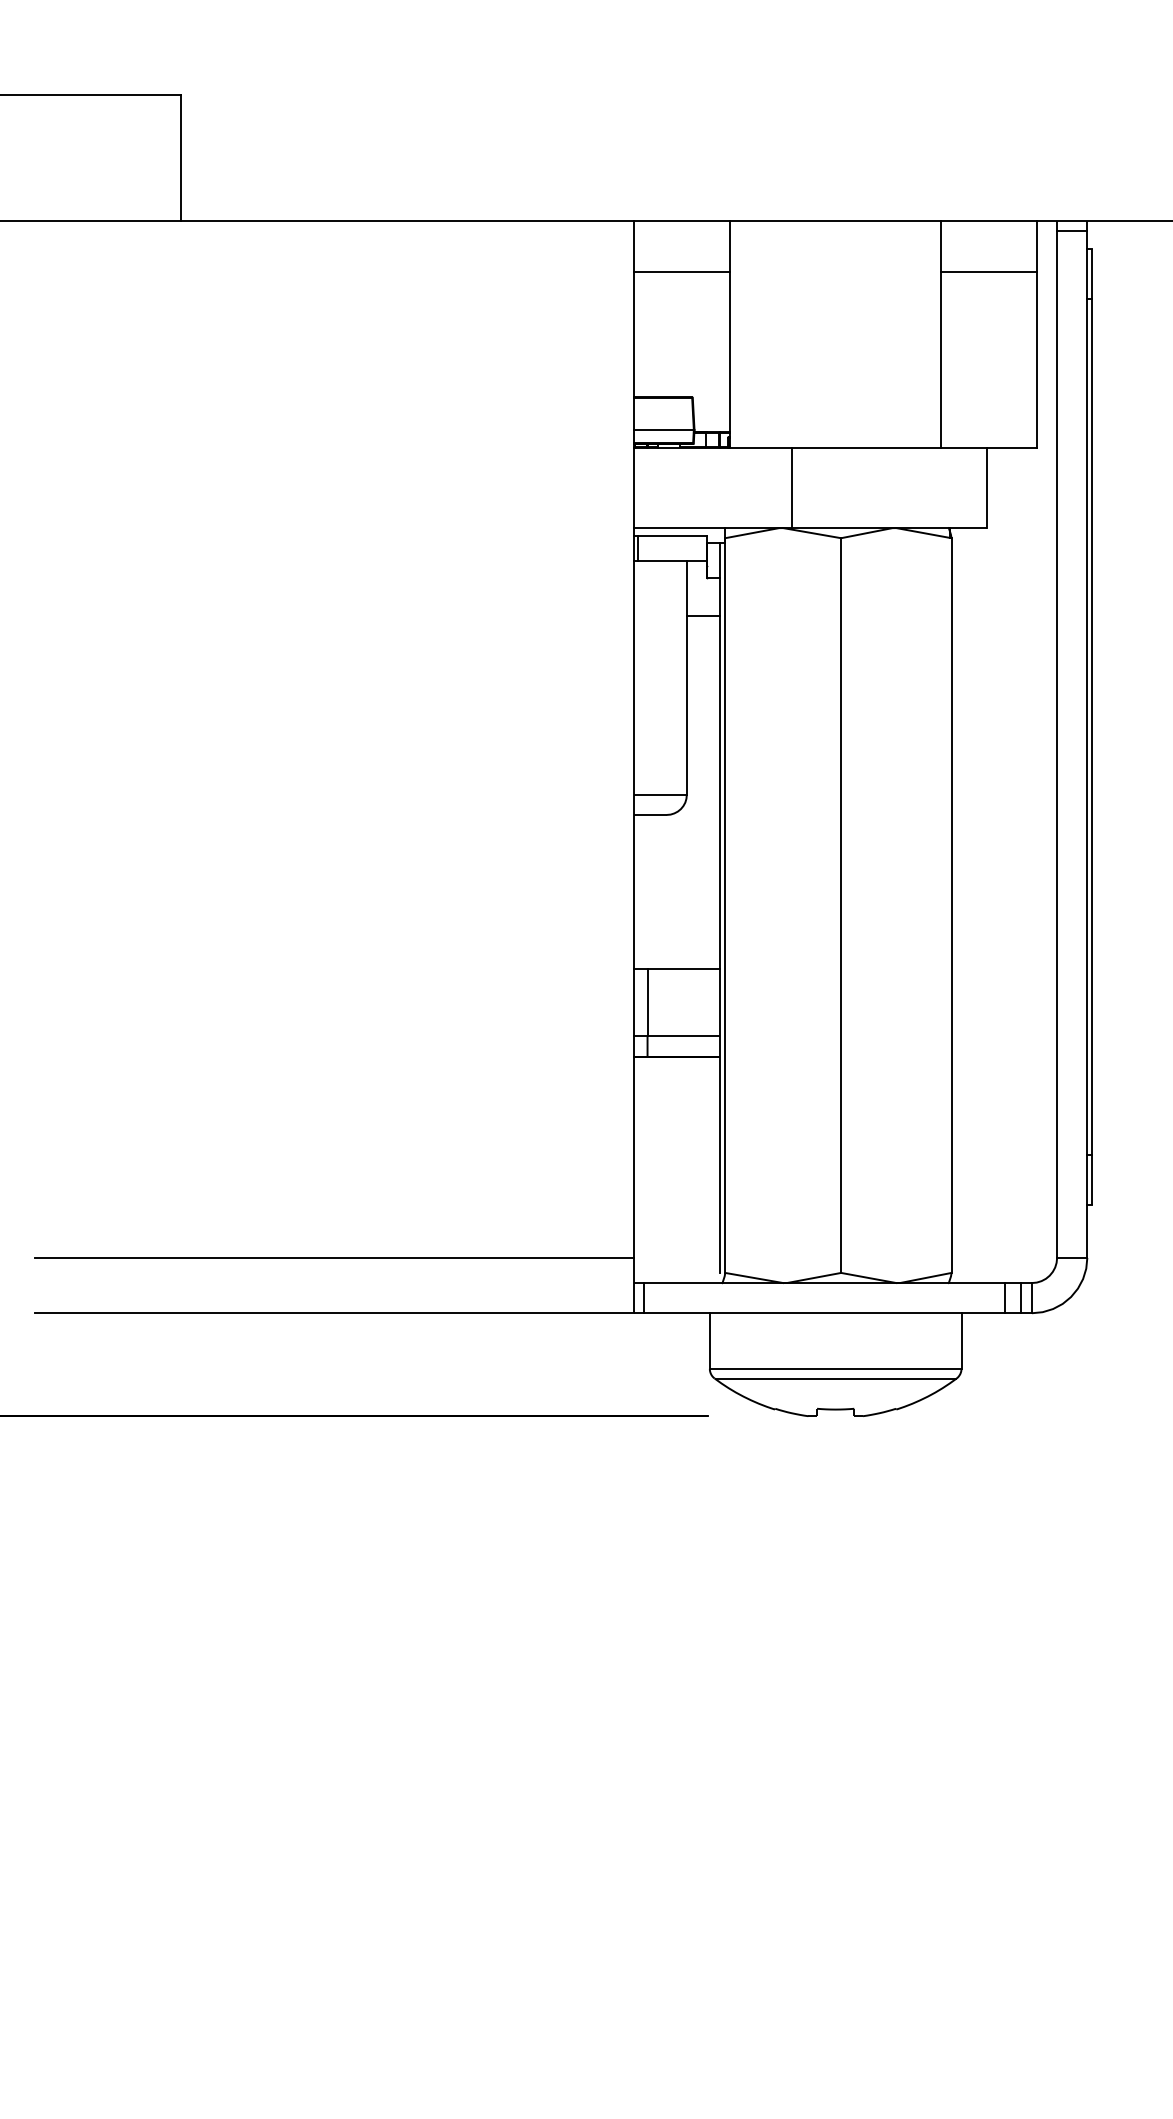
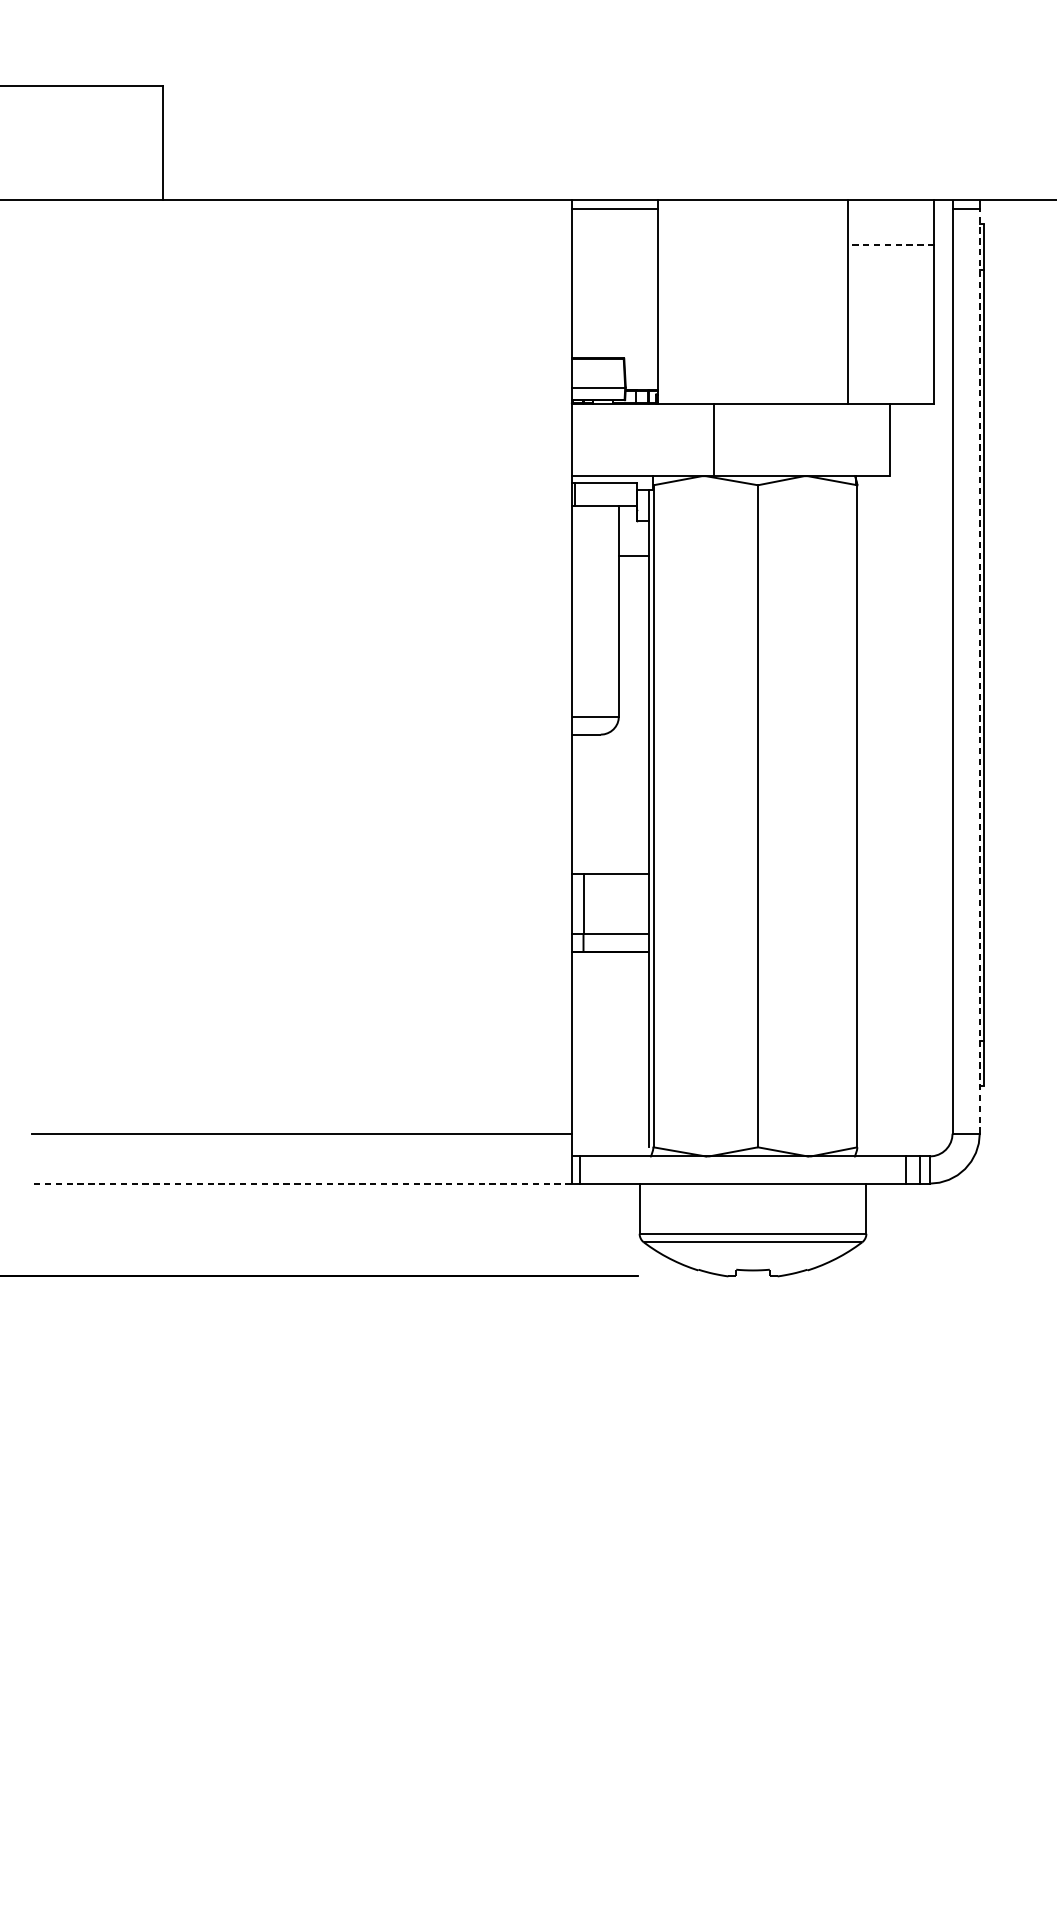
line: (682, 271) -> (615, 208), moved
line: (989, 271) -> (891, 244), solid -> dashed
line: (1087, 744) -> (979, 671), solid -> dashed
line: (334, 1313) -> (301, 1183), solid -> dashed

